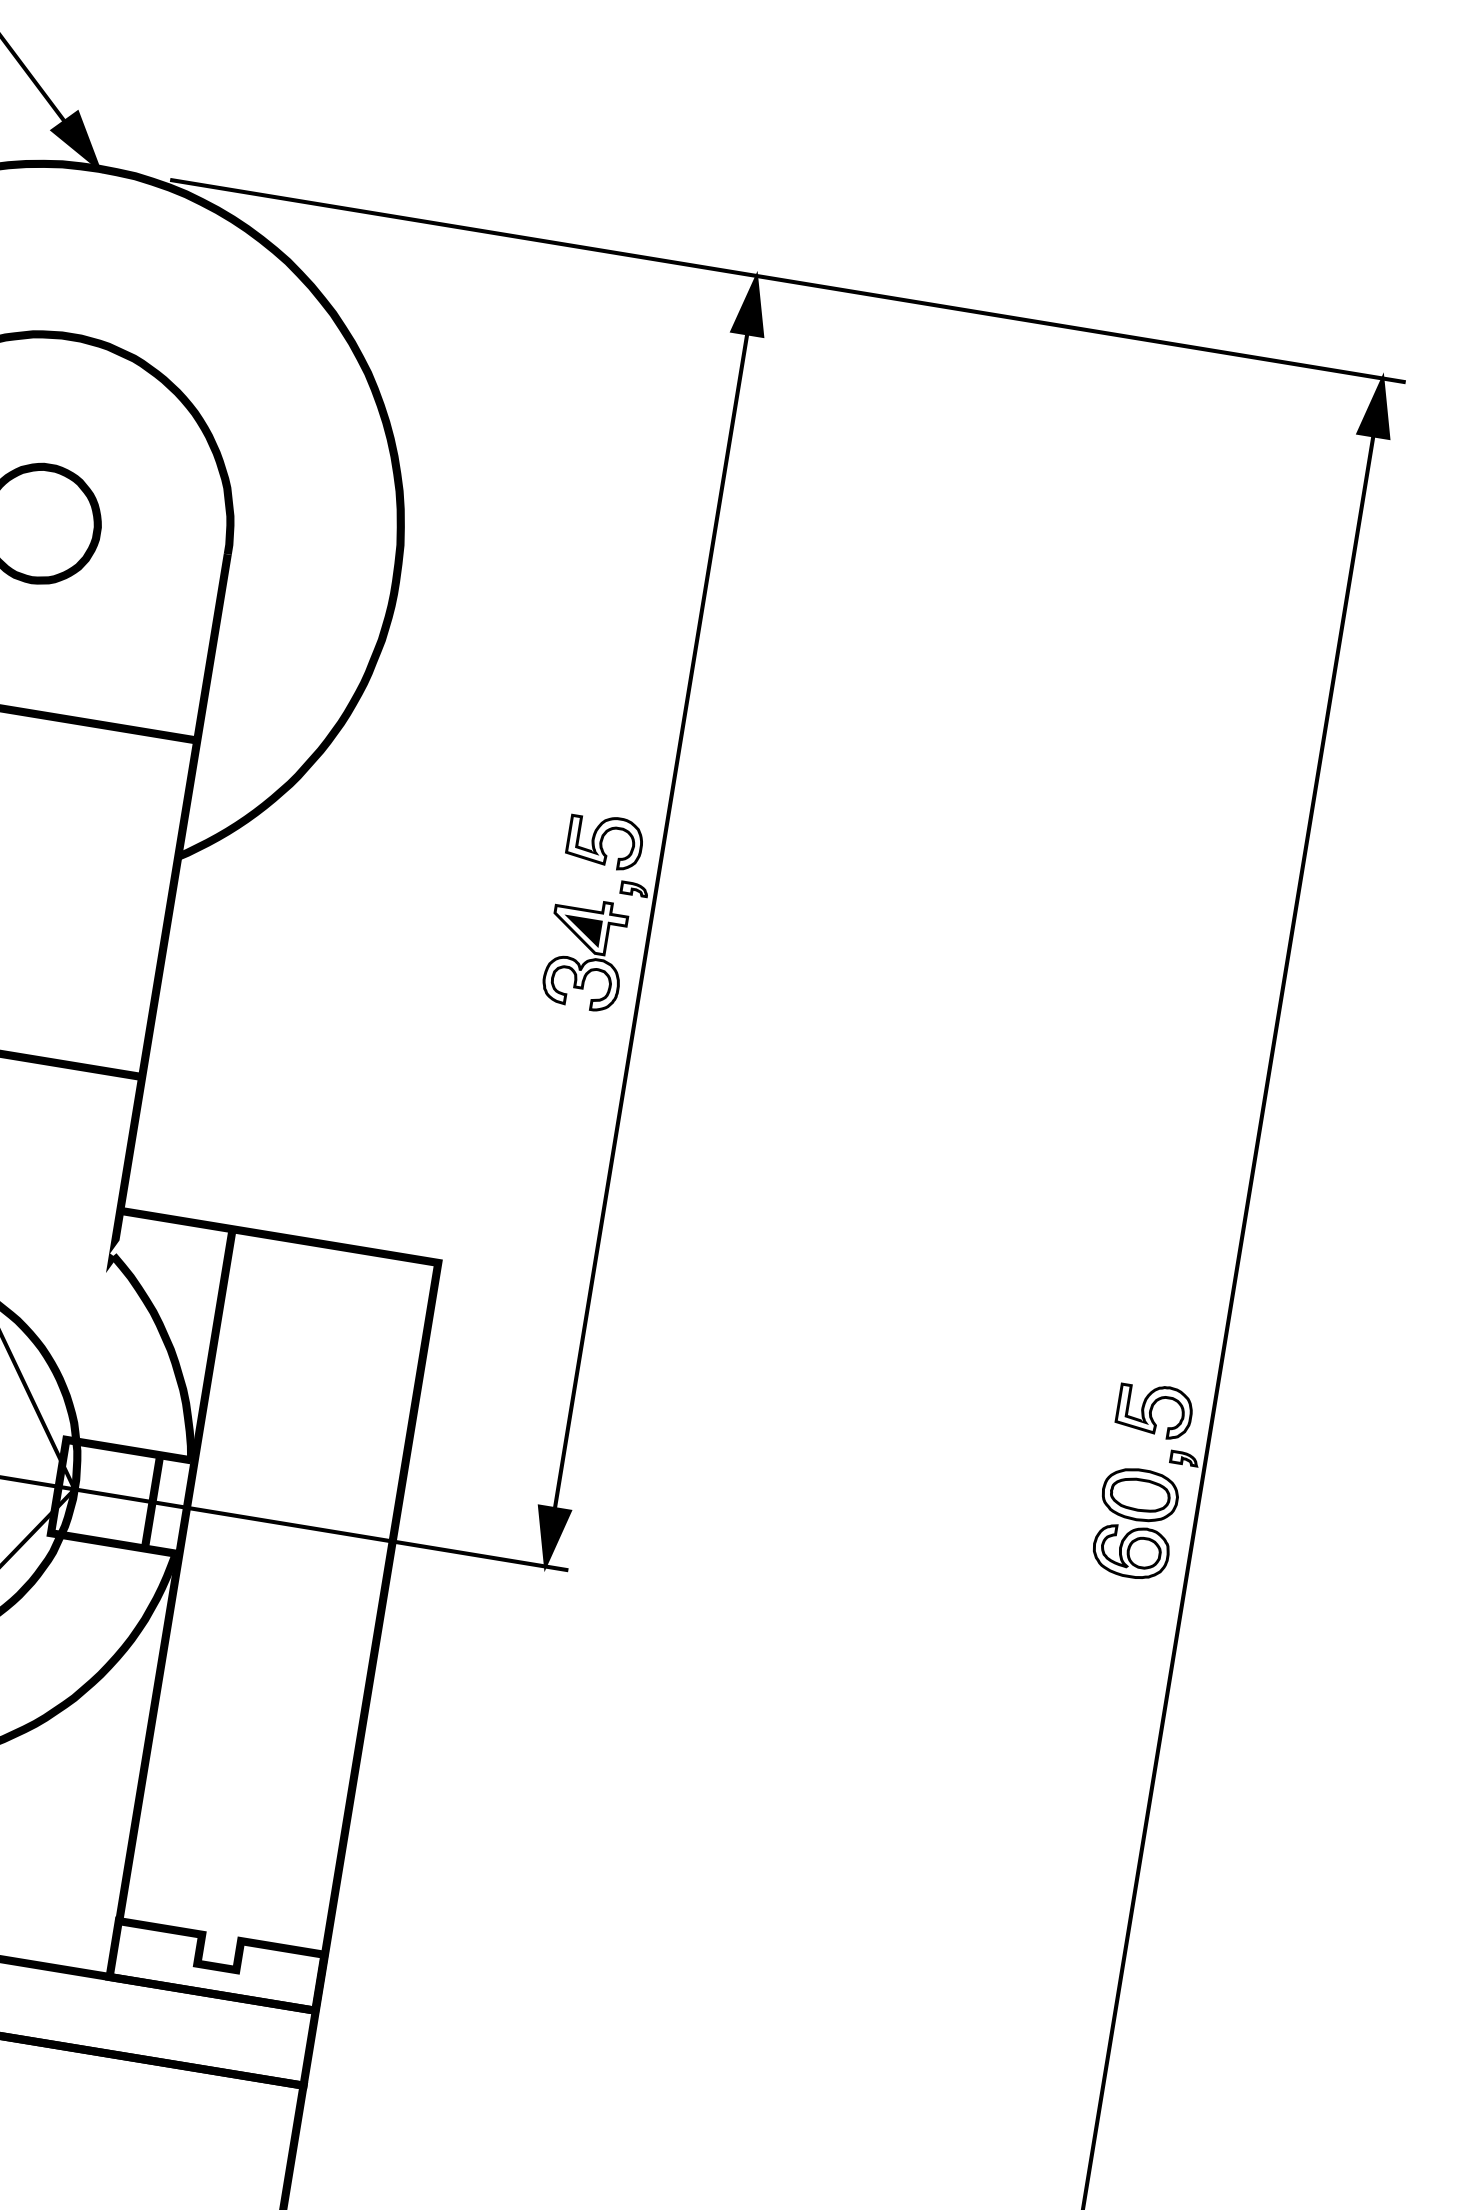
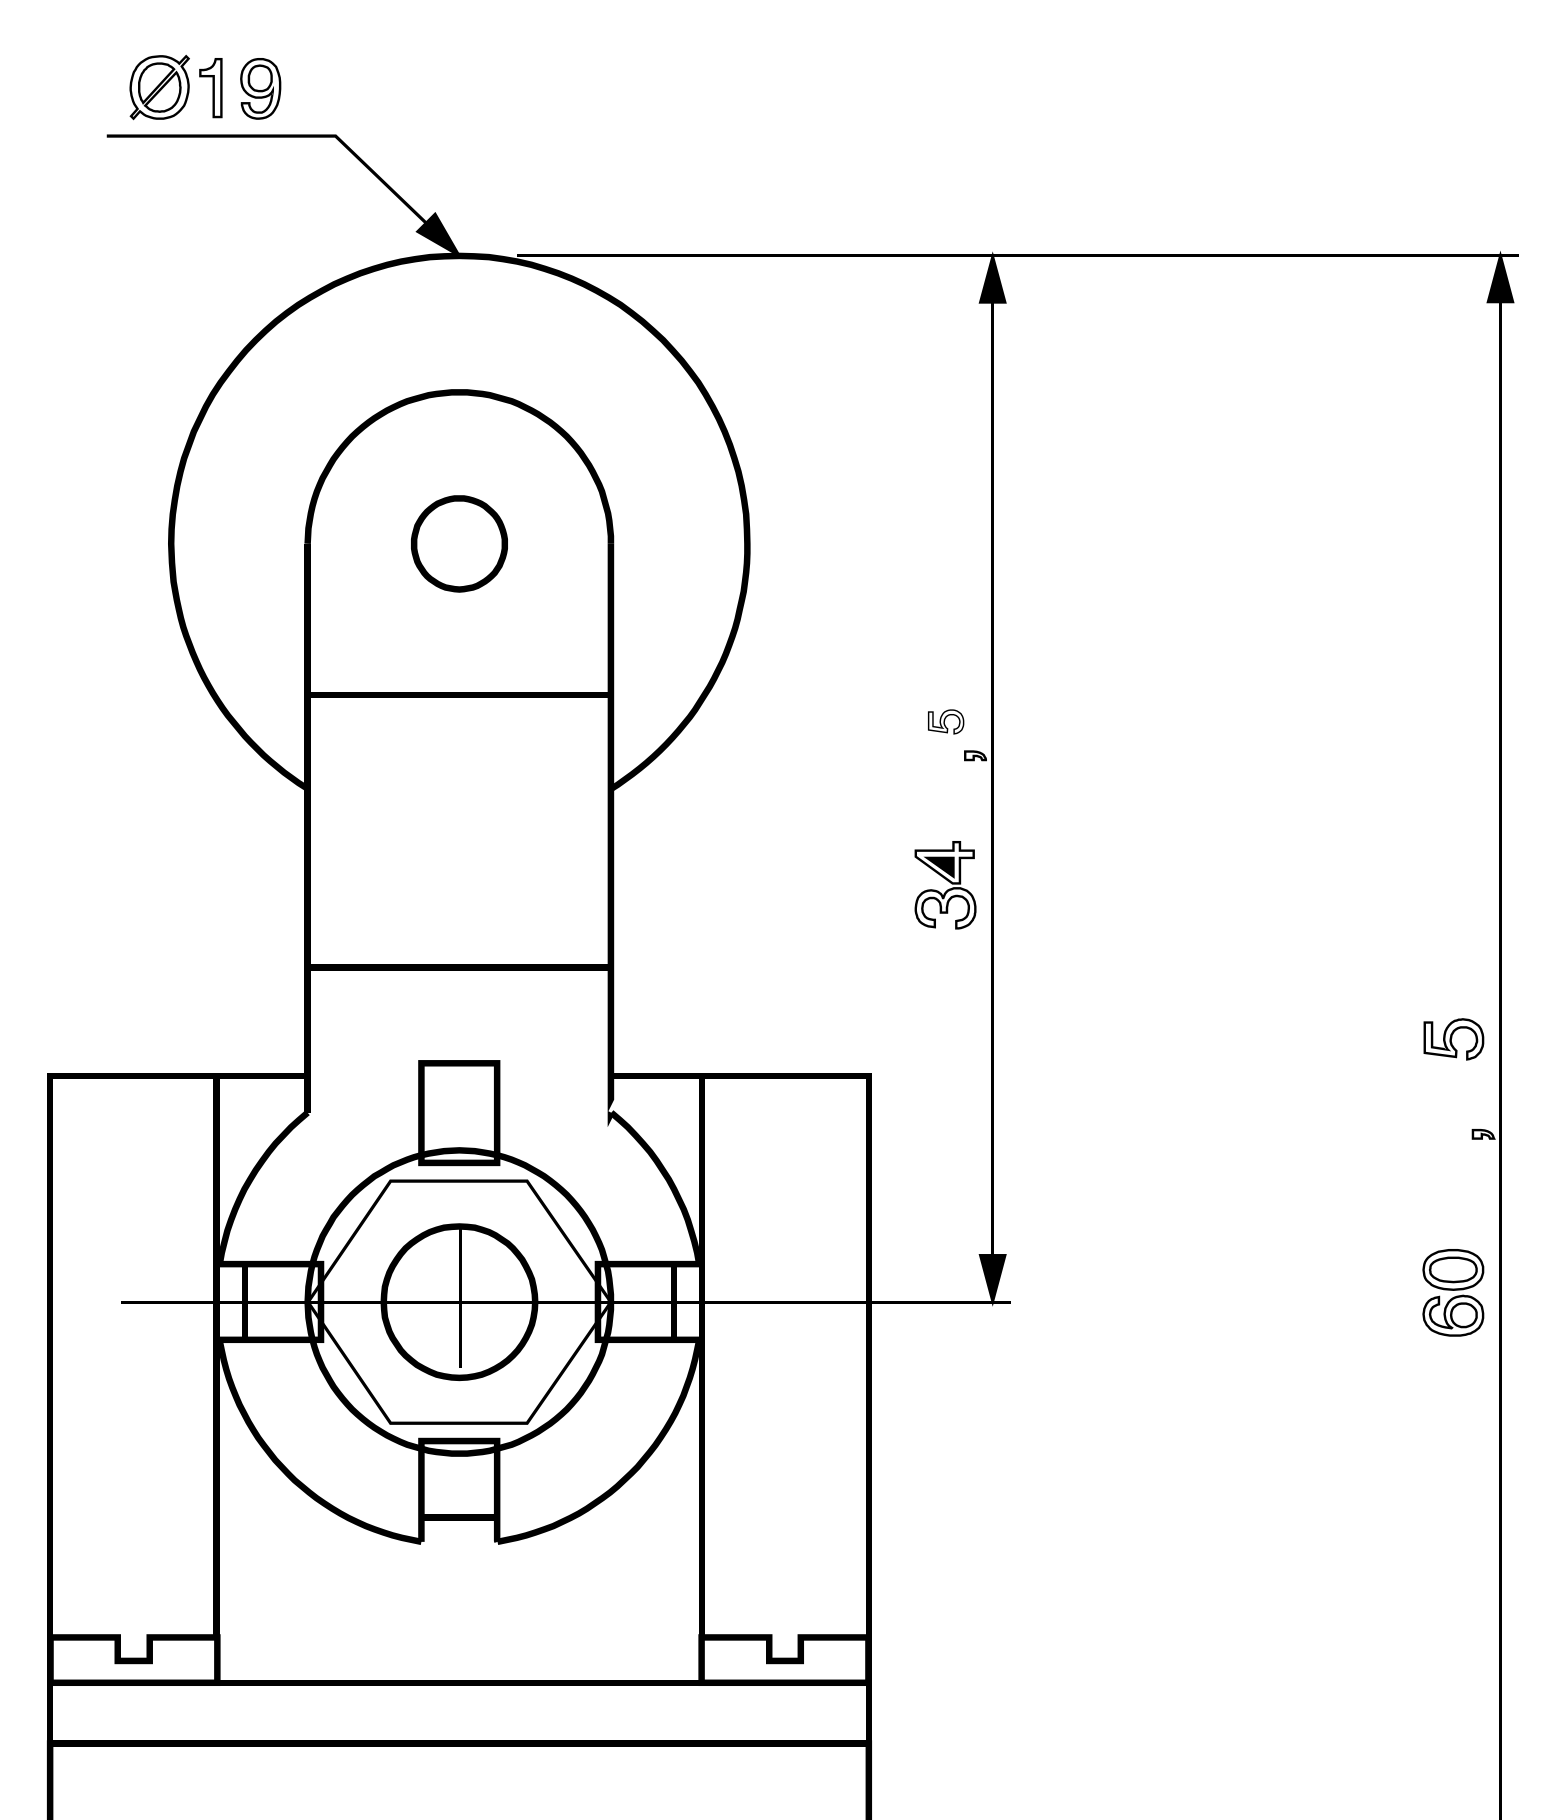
part: (604, 840) -> (945, 721), size x0.6
part: (585, 954) -> (945, 885), moved
part: (1154, 1410) -> (1453, 1039), moved
part: (1135, 1523) -> (1453, 1292), moved

